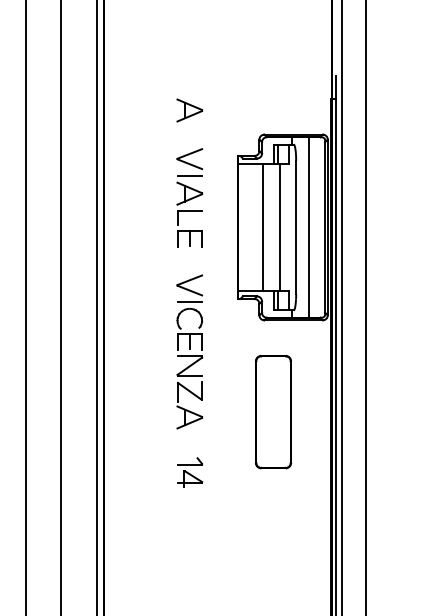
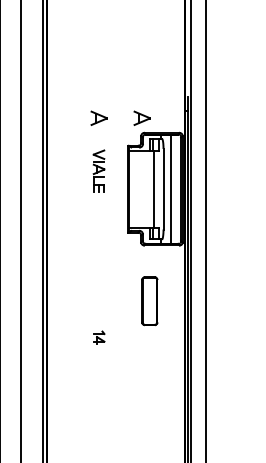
part: (259, 109) -> (141, 117), added
part: (188, 196) -> (98, 170), size x0.7
line: (263, 226) -> (143, 188), removed
part: (188, 351) -> (98, 264), removed
part: (273, 412) -> (149, 301), size x0.7
part: (190, 472) -> (99, 337), size x0.7

